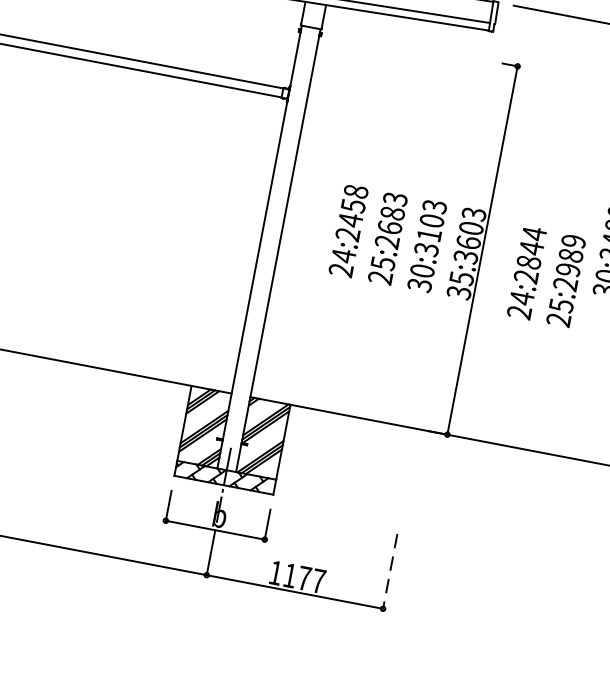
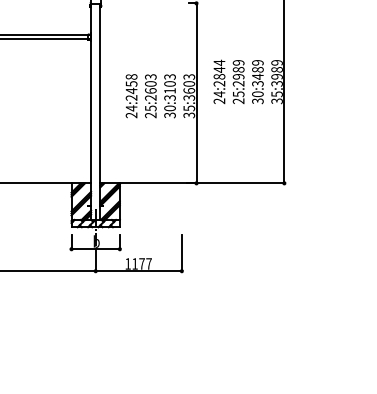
text: (392, 212) -> (150, 83), 25:2683 -> 25:2603
text: (545, 275) -> (228, 81), moved
line: (389, 572) -> (181, 253), dashed -> solid

